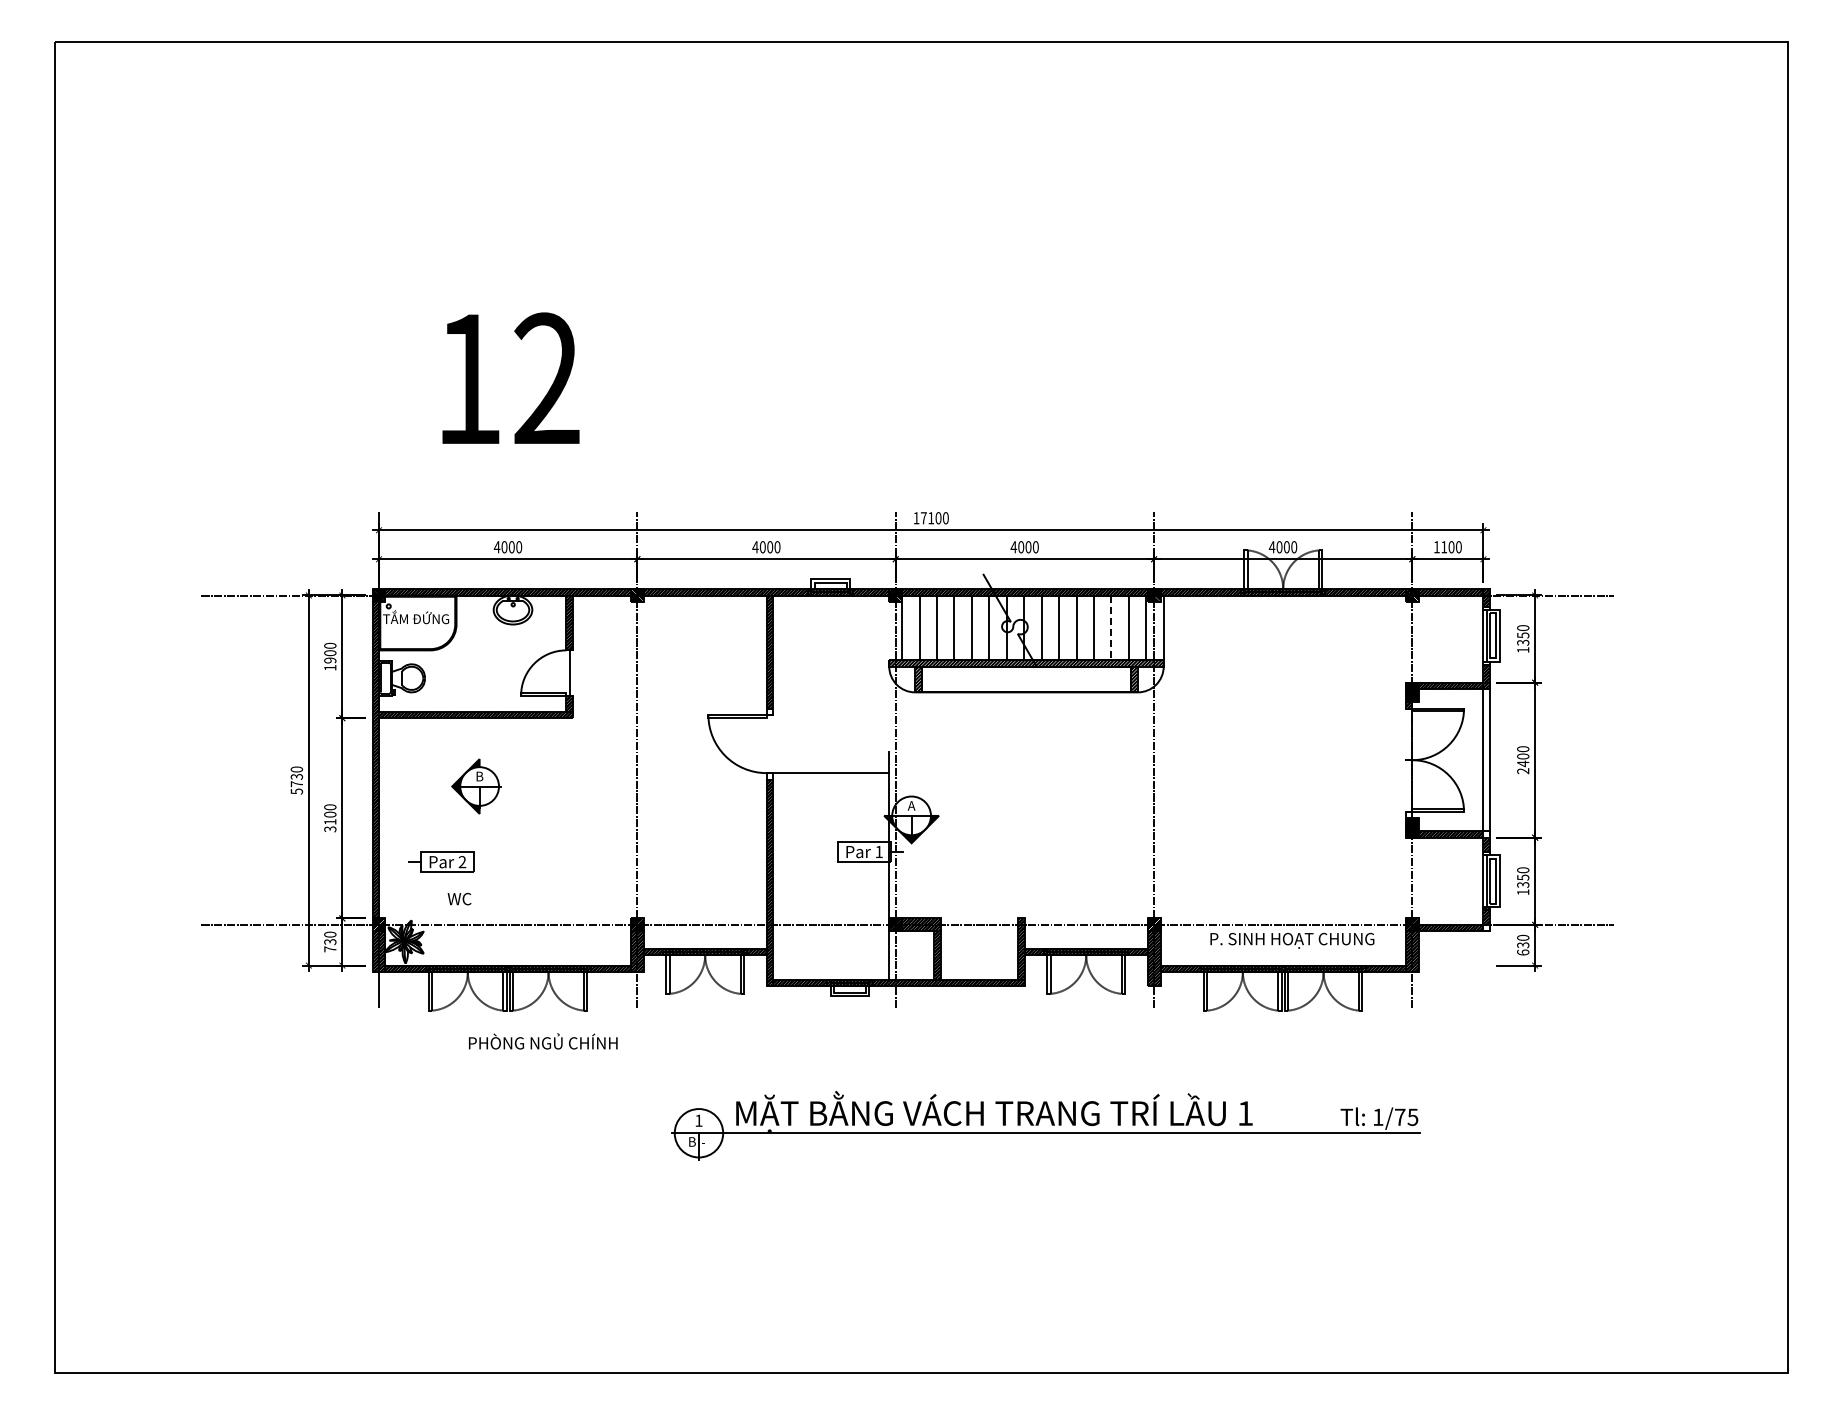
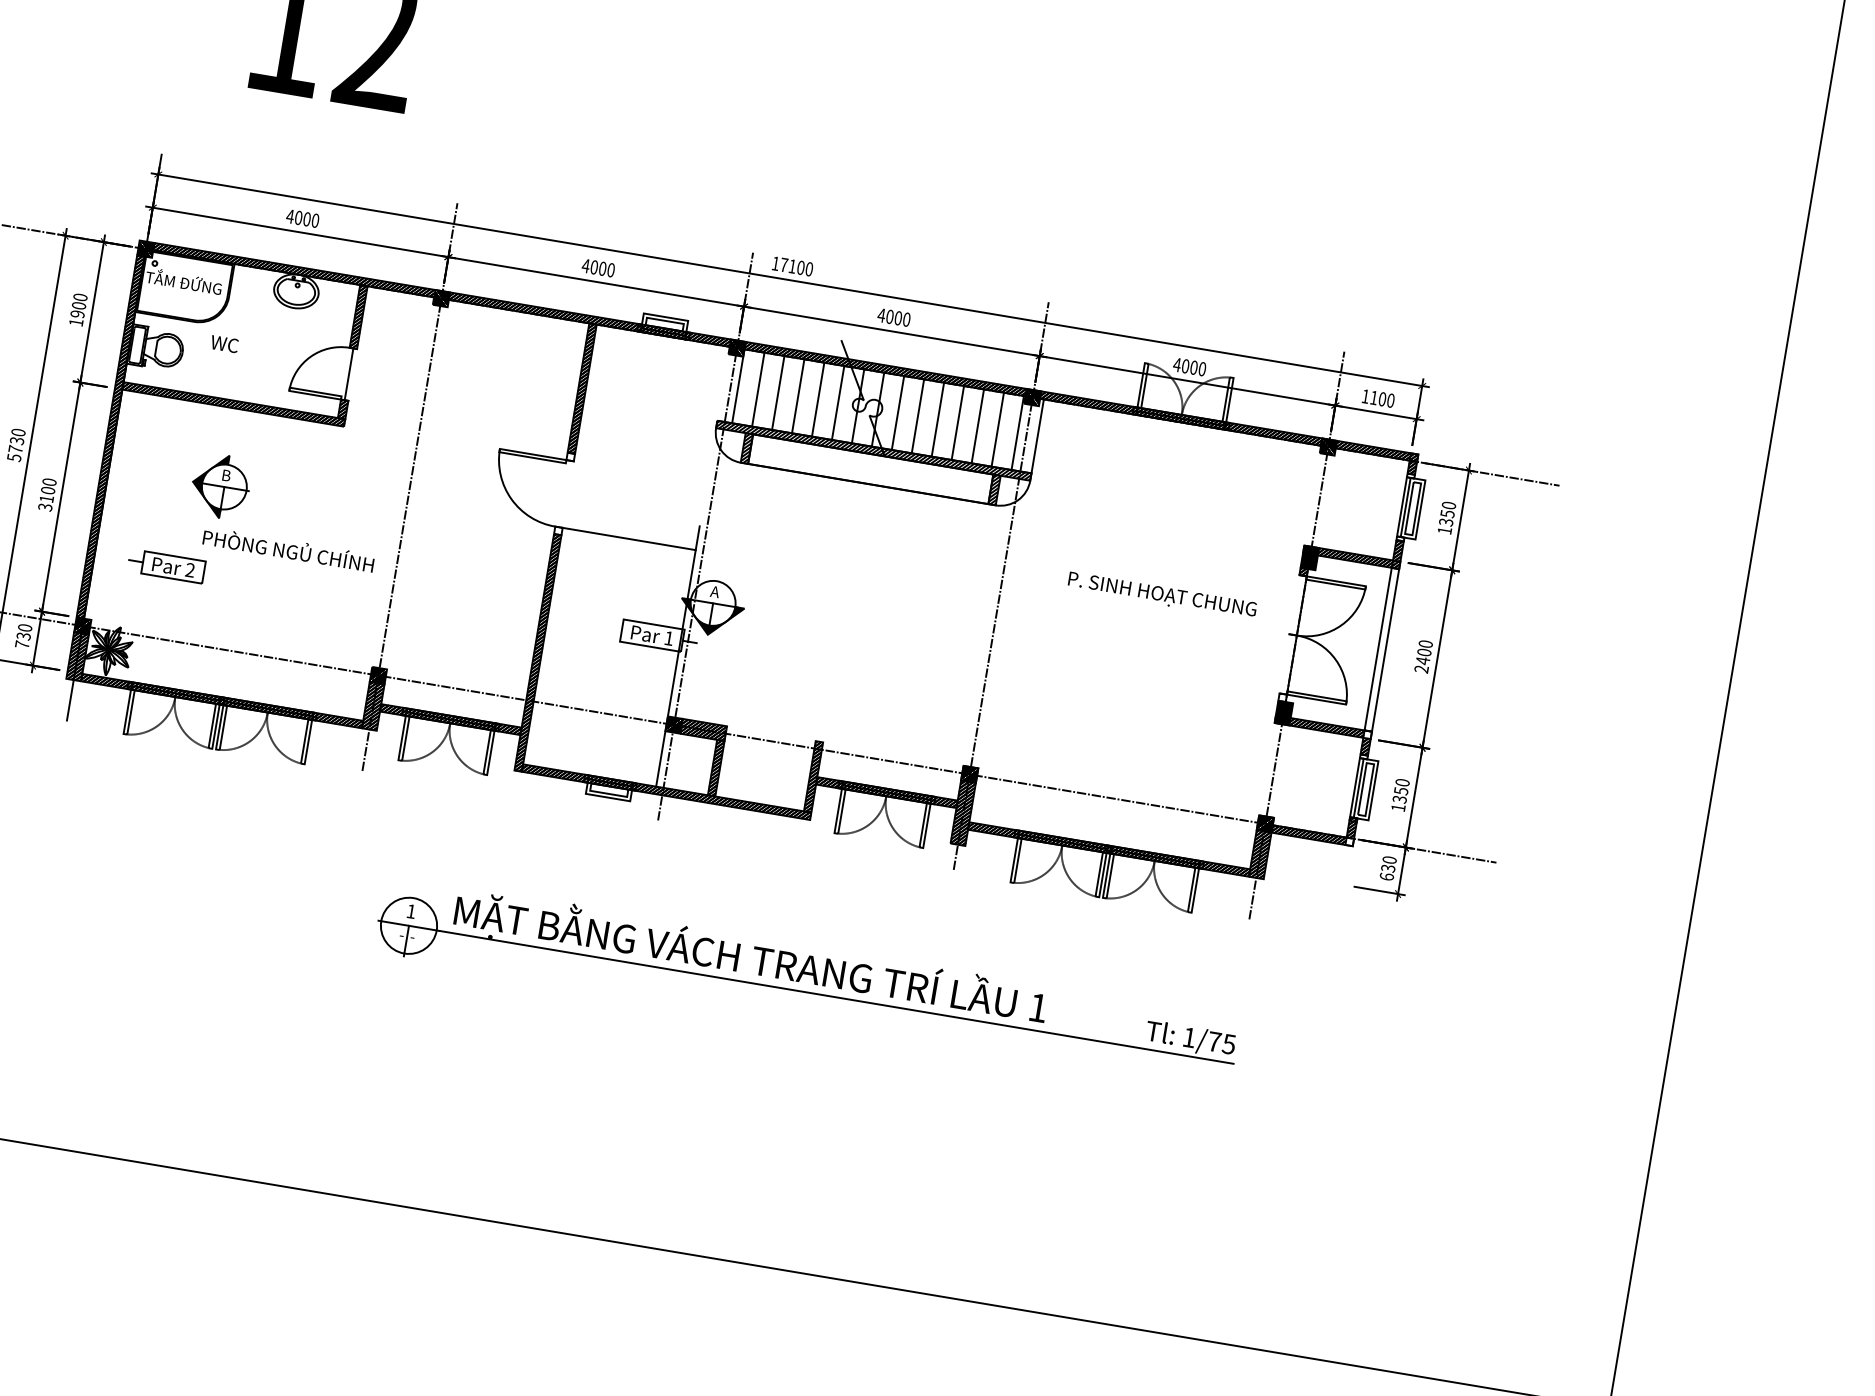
line: (1111, 628) -> (977, 427), dashed -> solid
text: (459, 899) -> (224, 344), moved
text: (1292, 940) -> (1162, 595), moved
text: (543, 1041) -> (289, 549), moved
text: (692, 1141) -> (400, 934), B -> -

